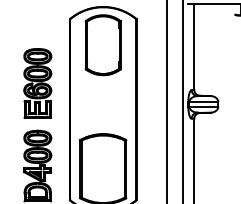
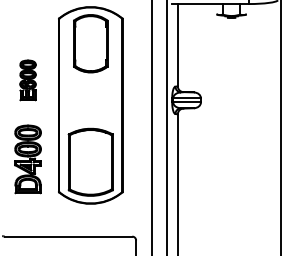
part: (37, 83) -> (27, 80), size x0.6

